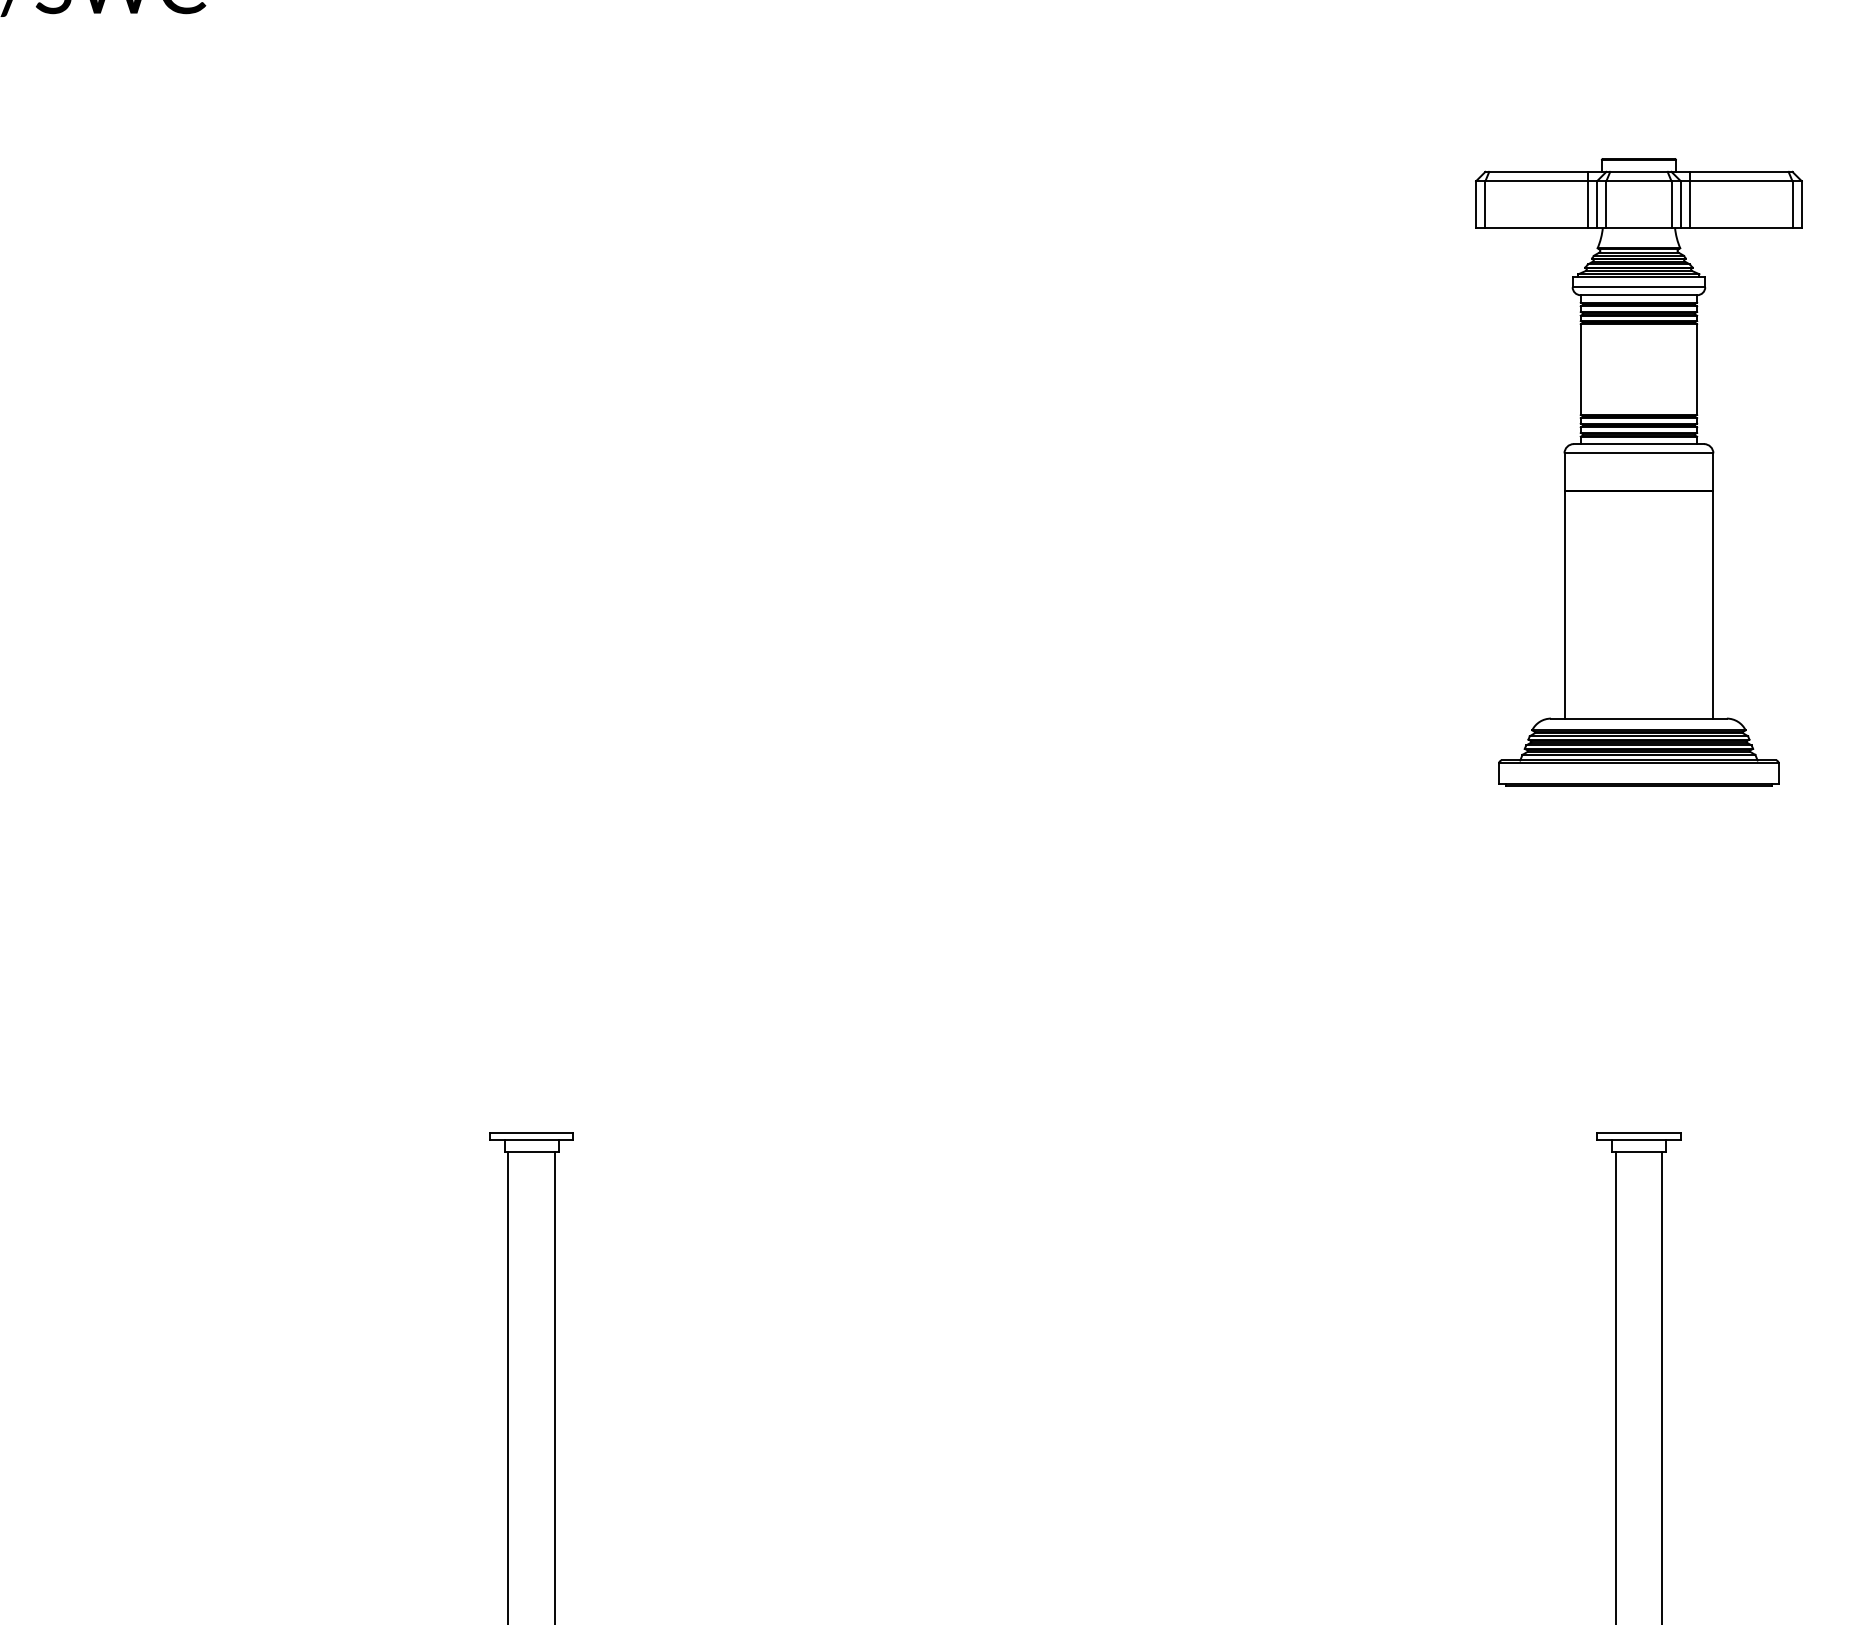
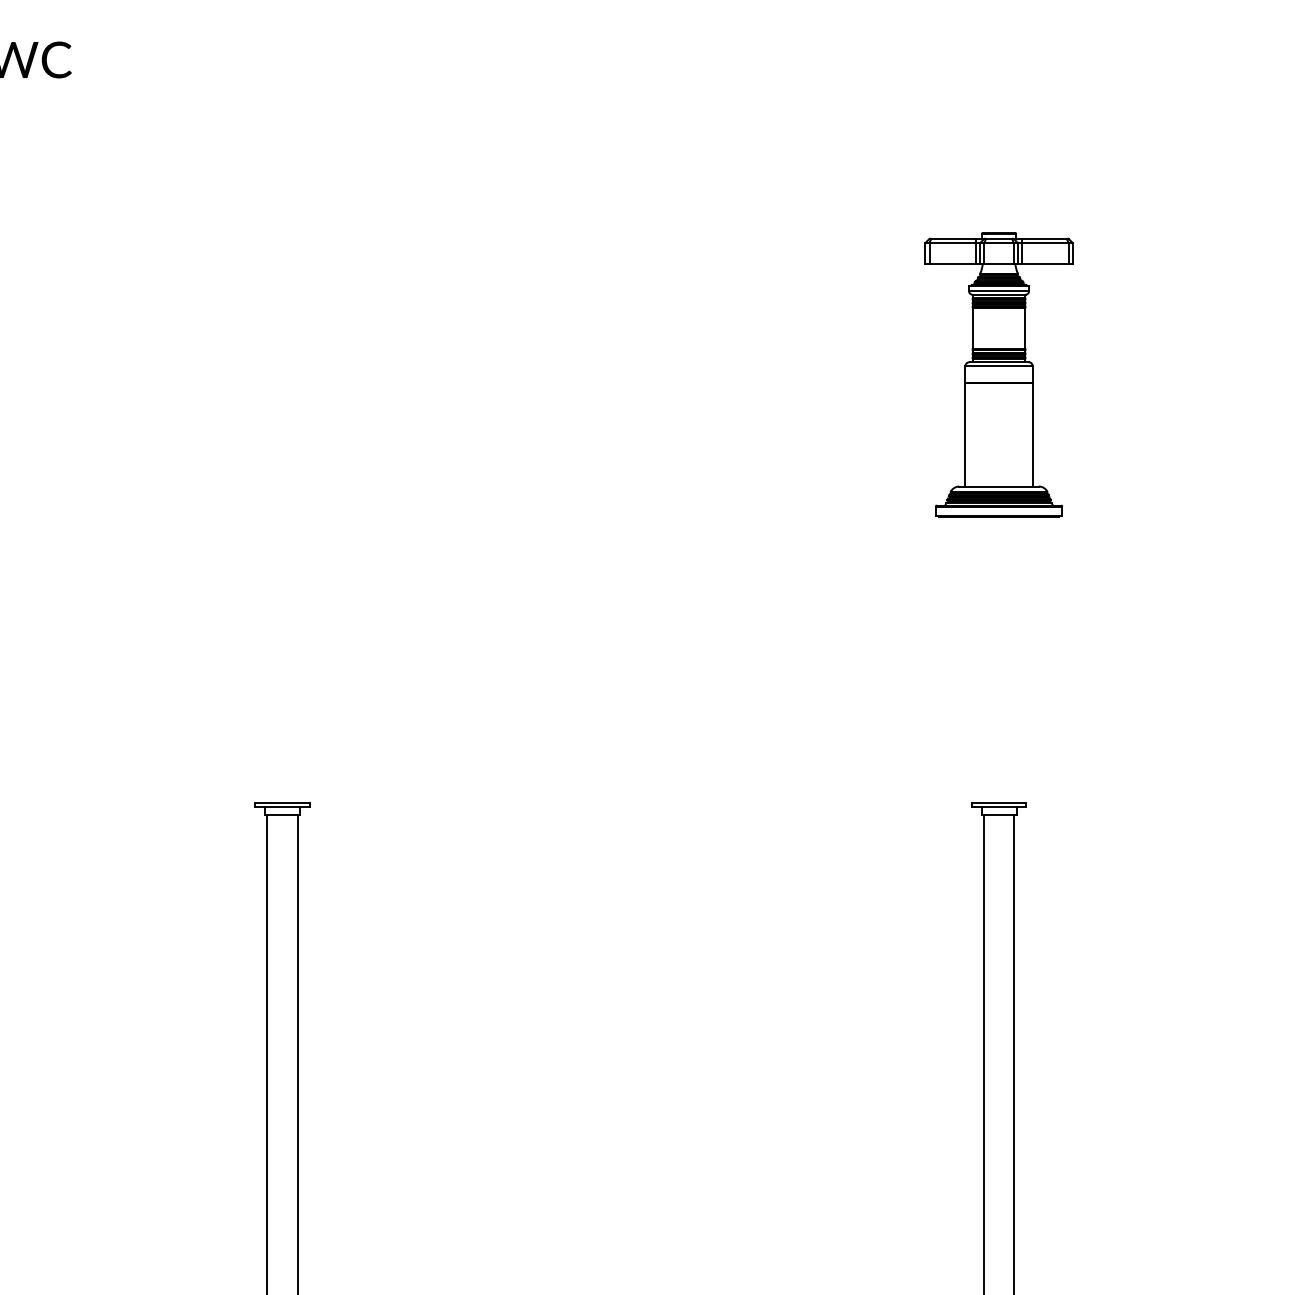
part: (1638, 471) -> (998, 374), size x0.7

